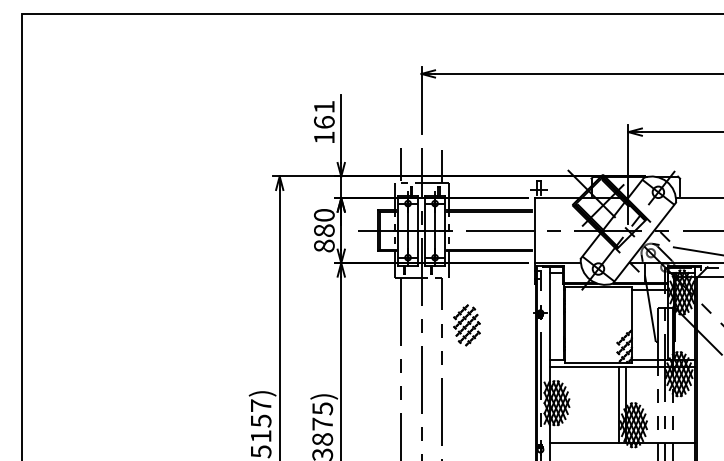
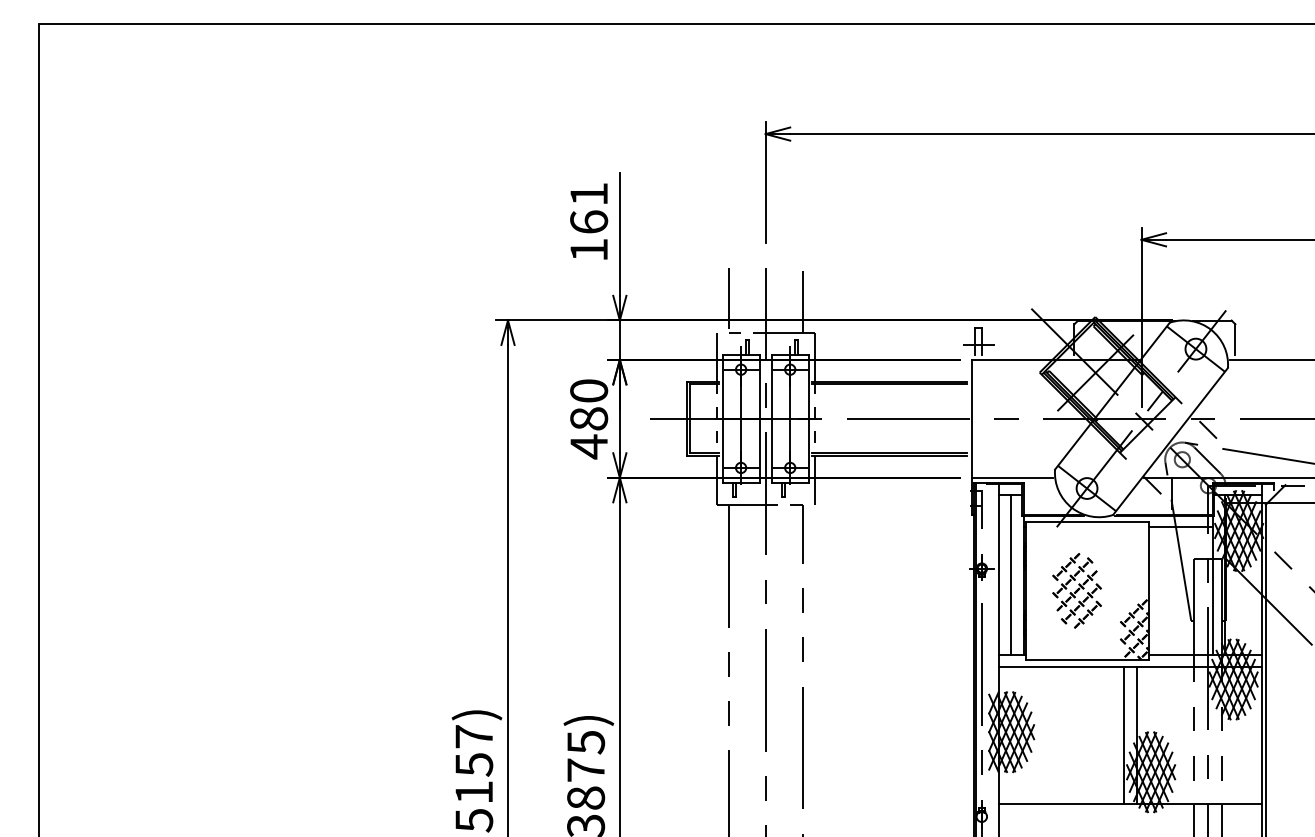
text: (324, 246) -> (589, 447), 880 -> 480
line: (556, 316) -> (1010, 574), added
part: (466, 325) -> (1076, 591), moved

